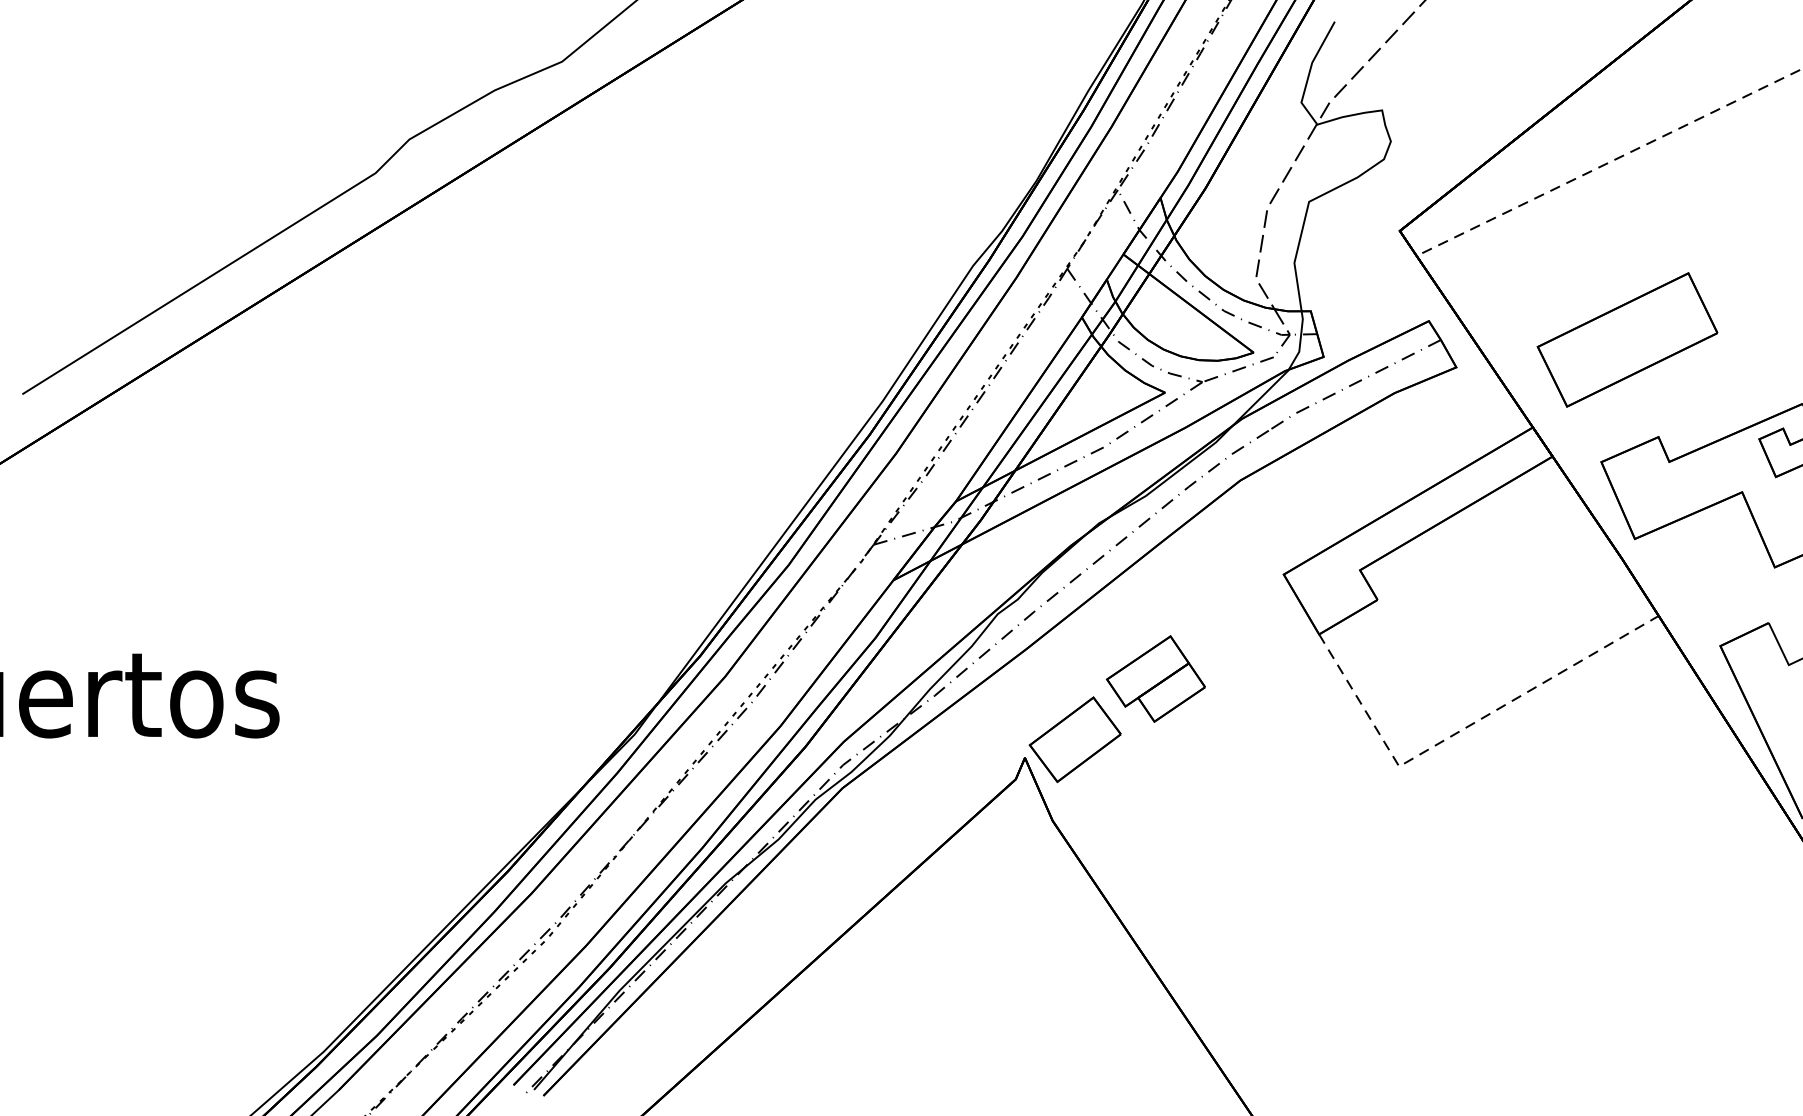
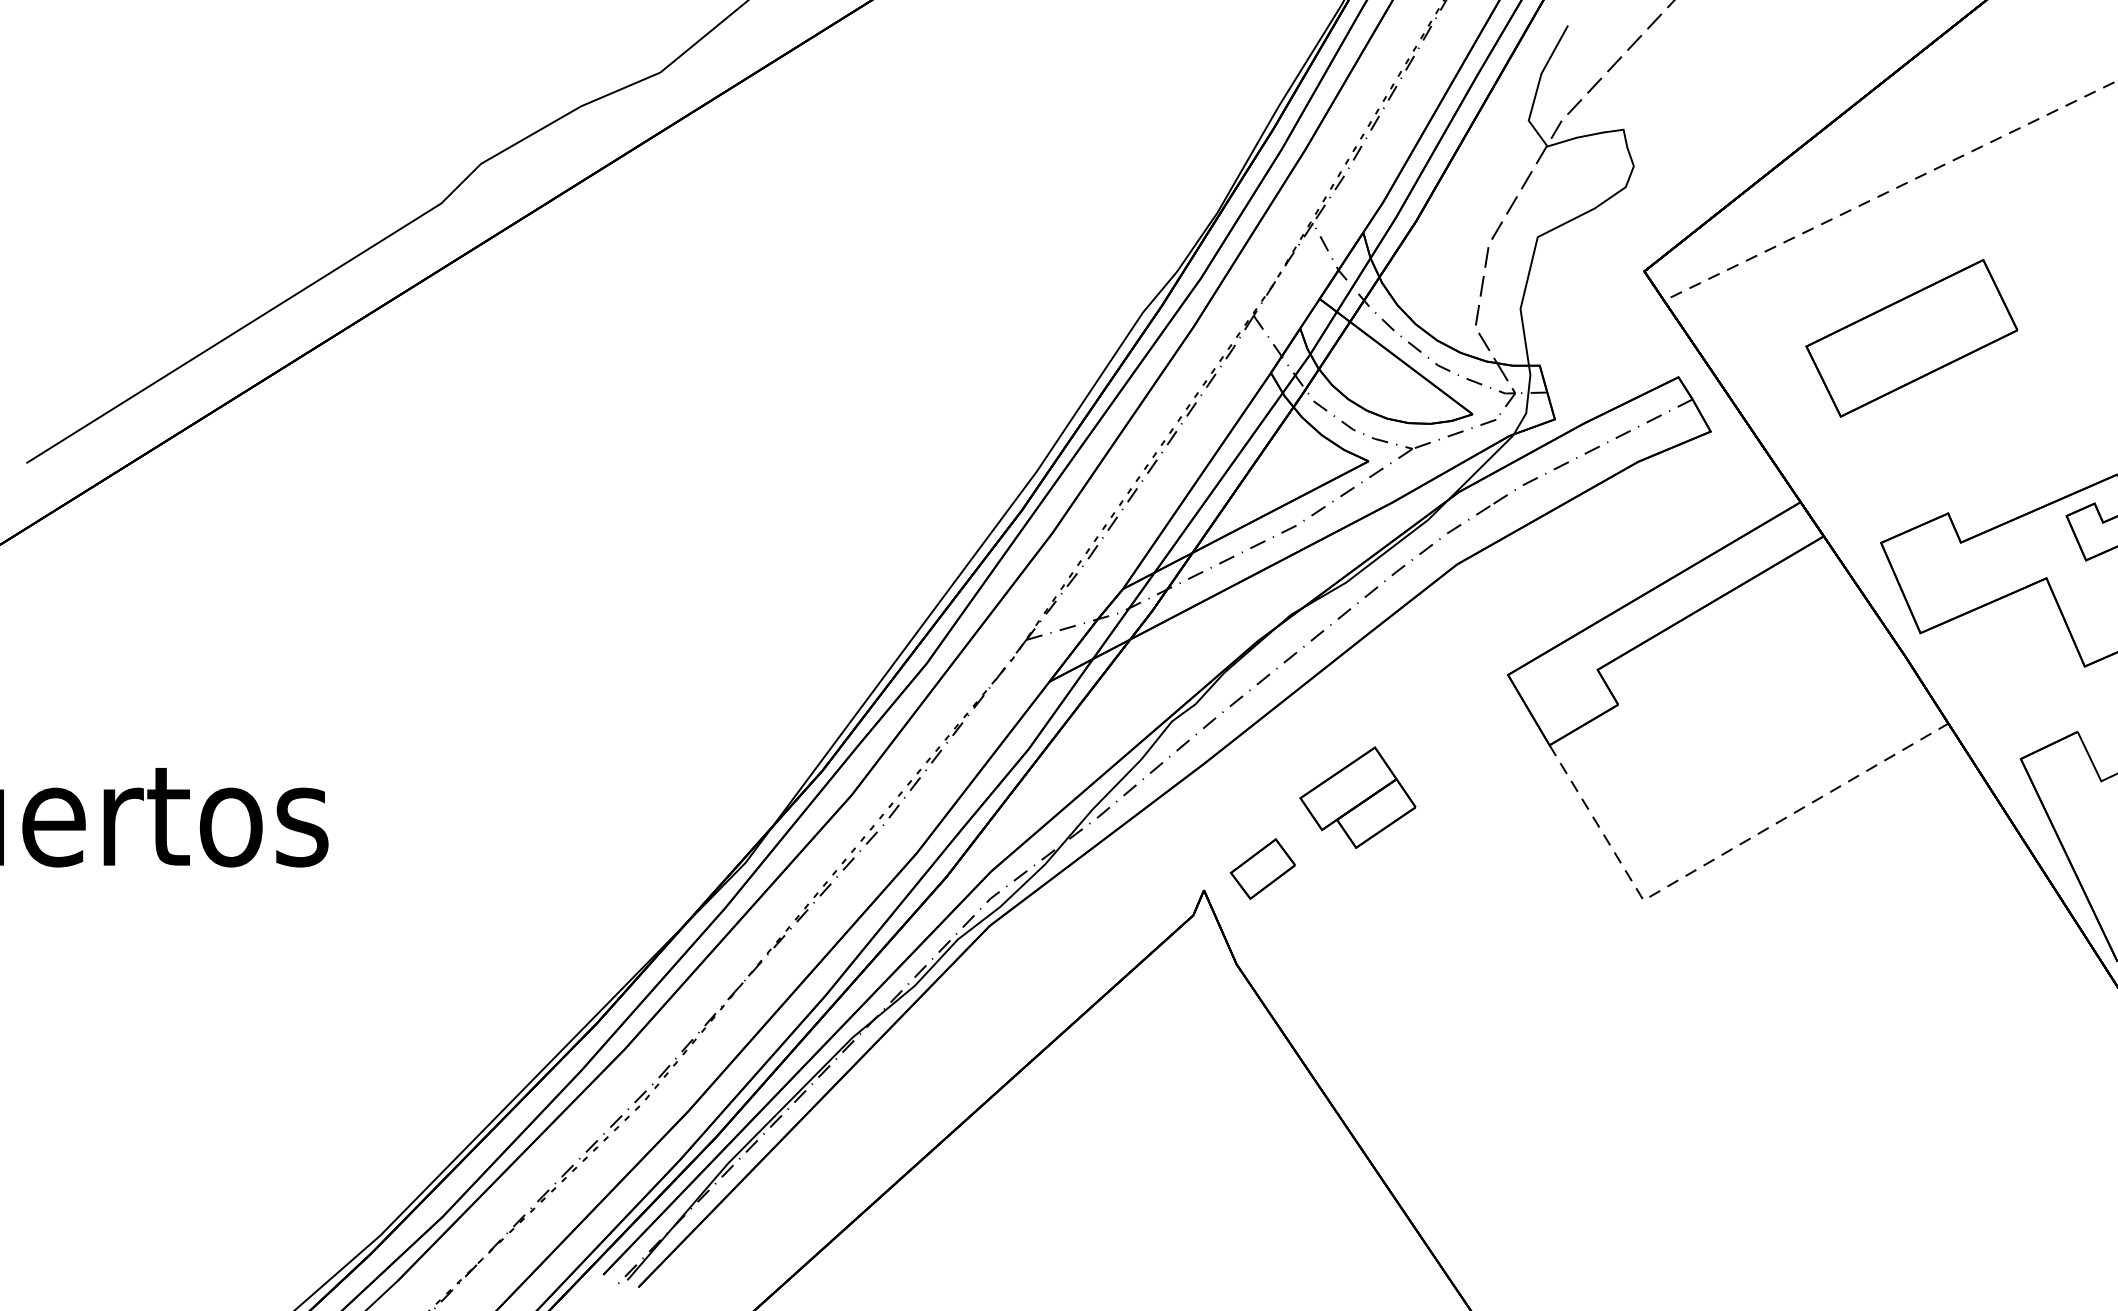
part: (1627, 339) -> (1911, 337), moved
part: (1074, 739) -> (1262, 868), size x0.6

